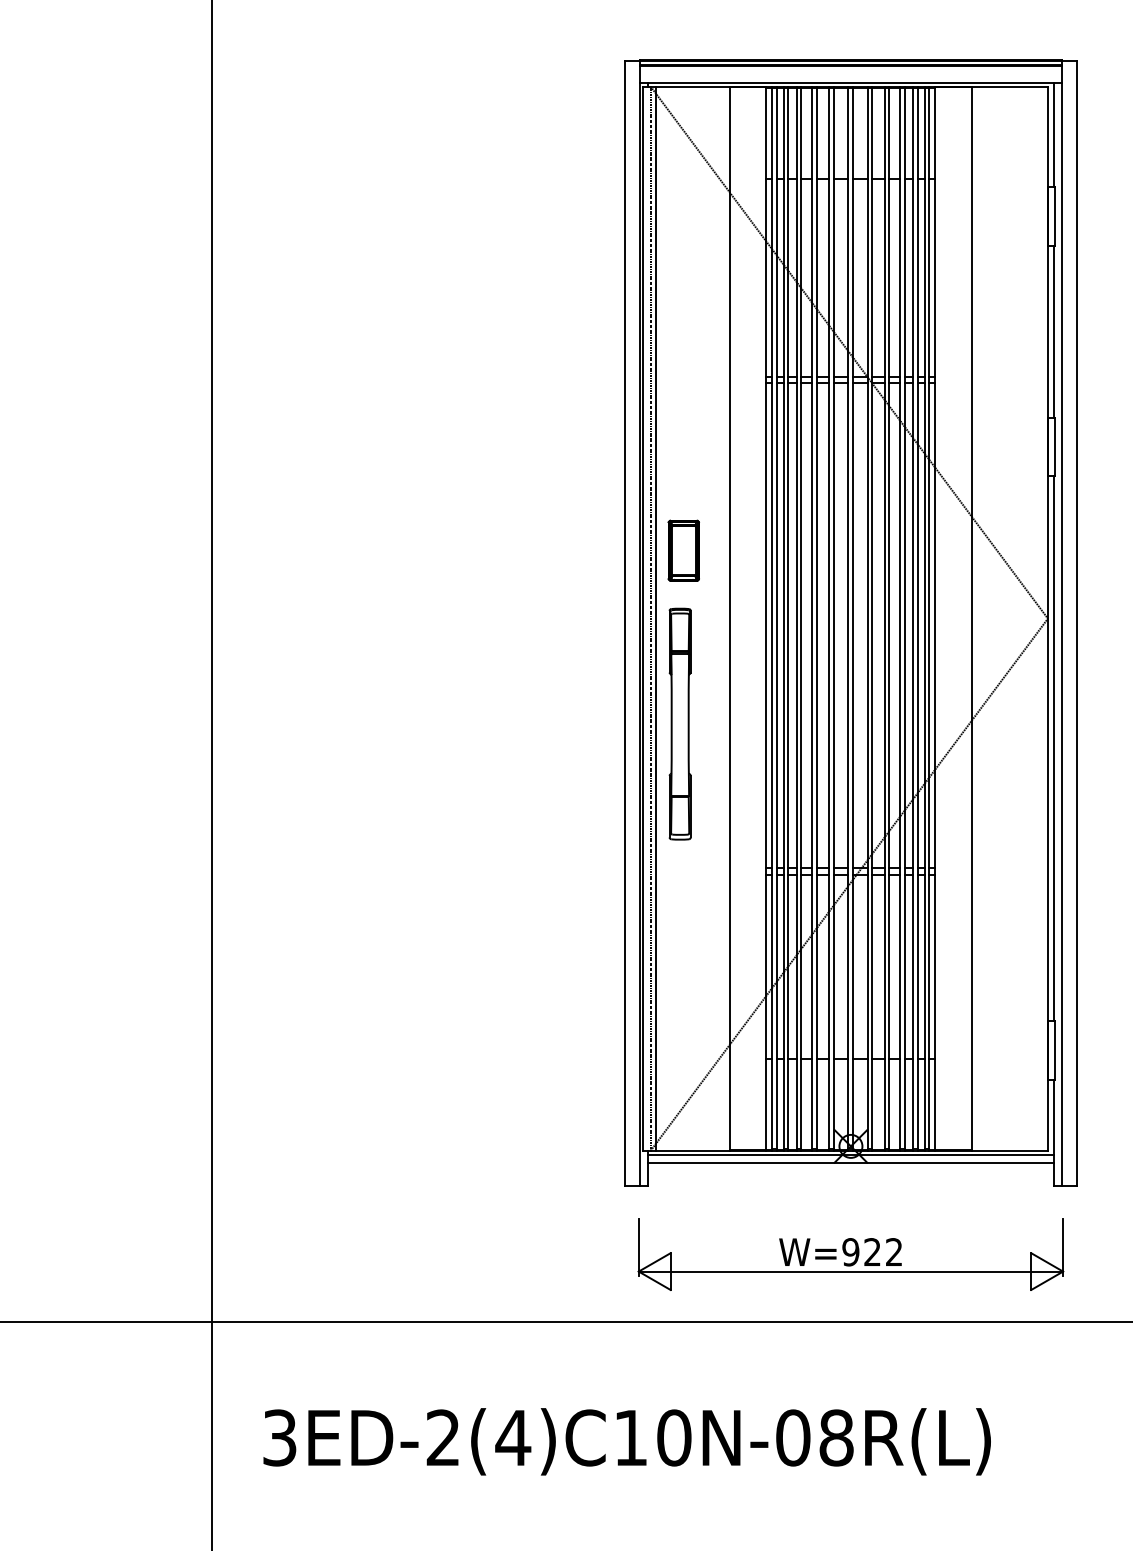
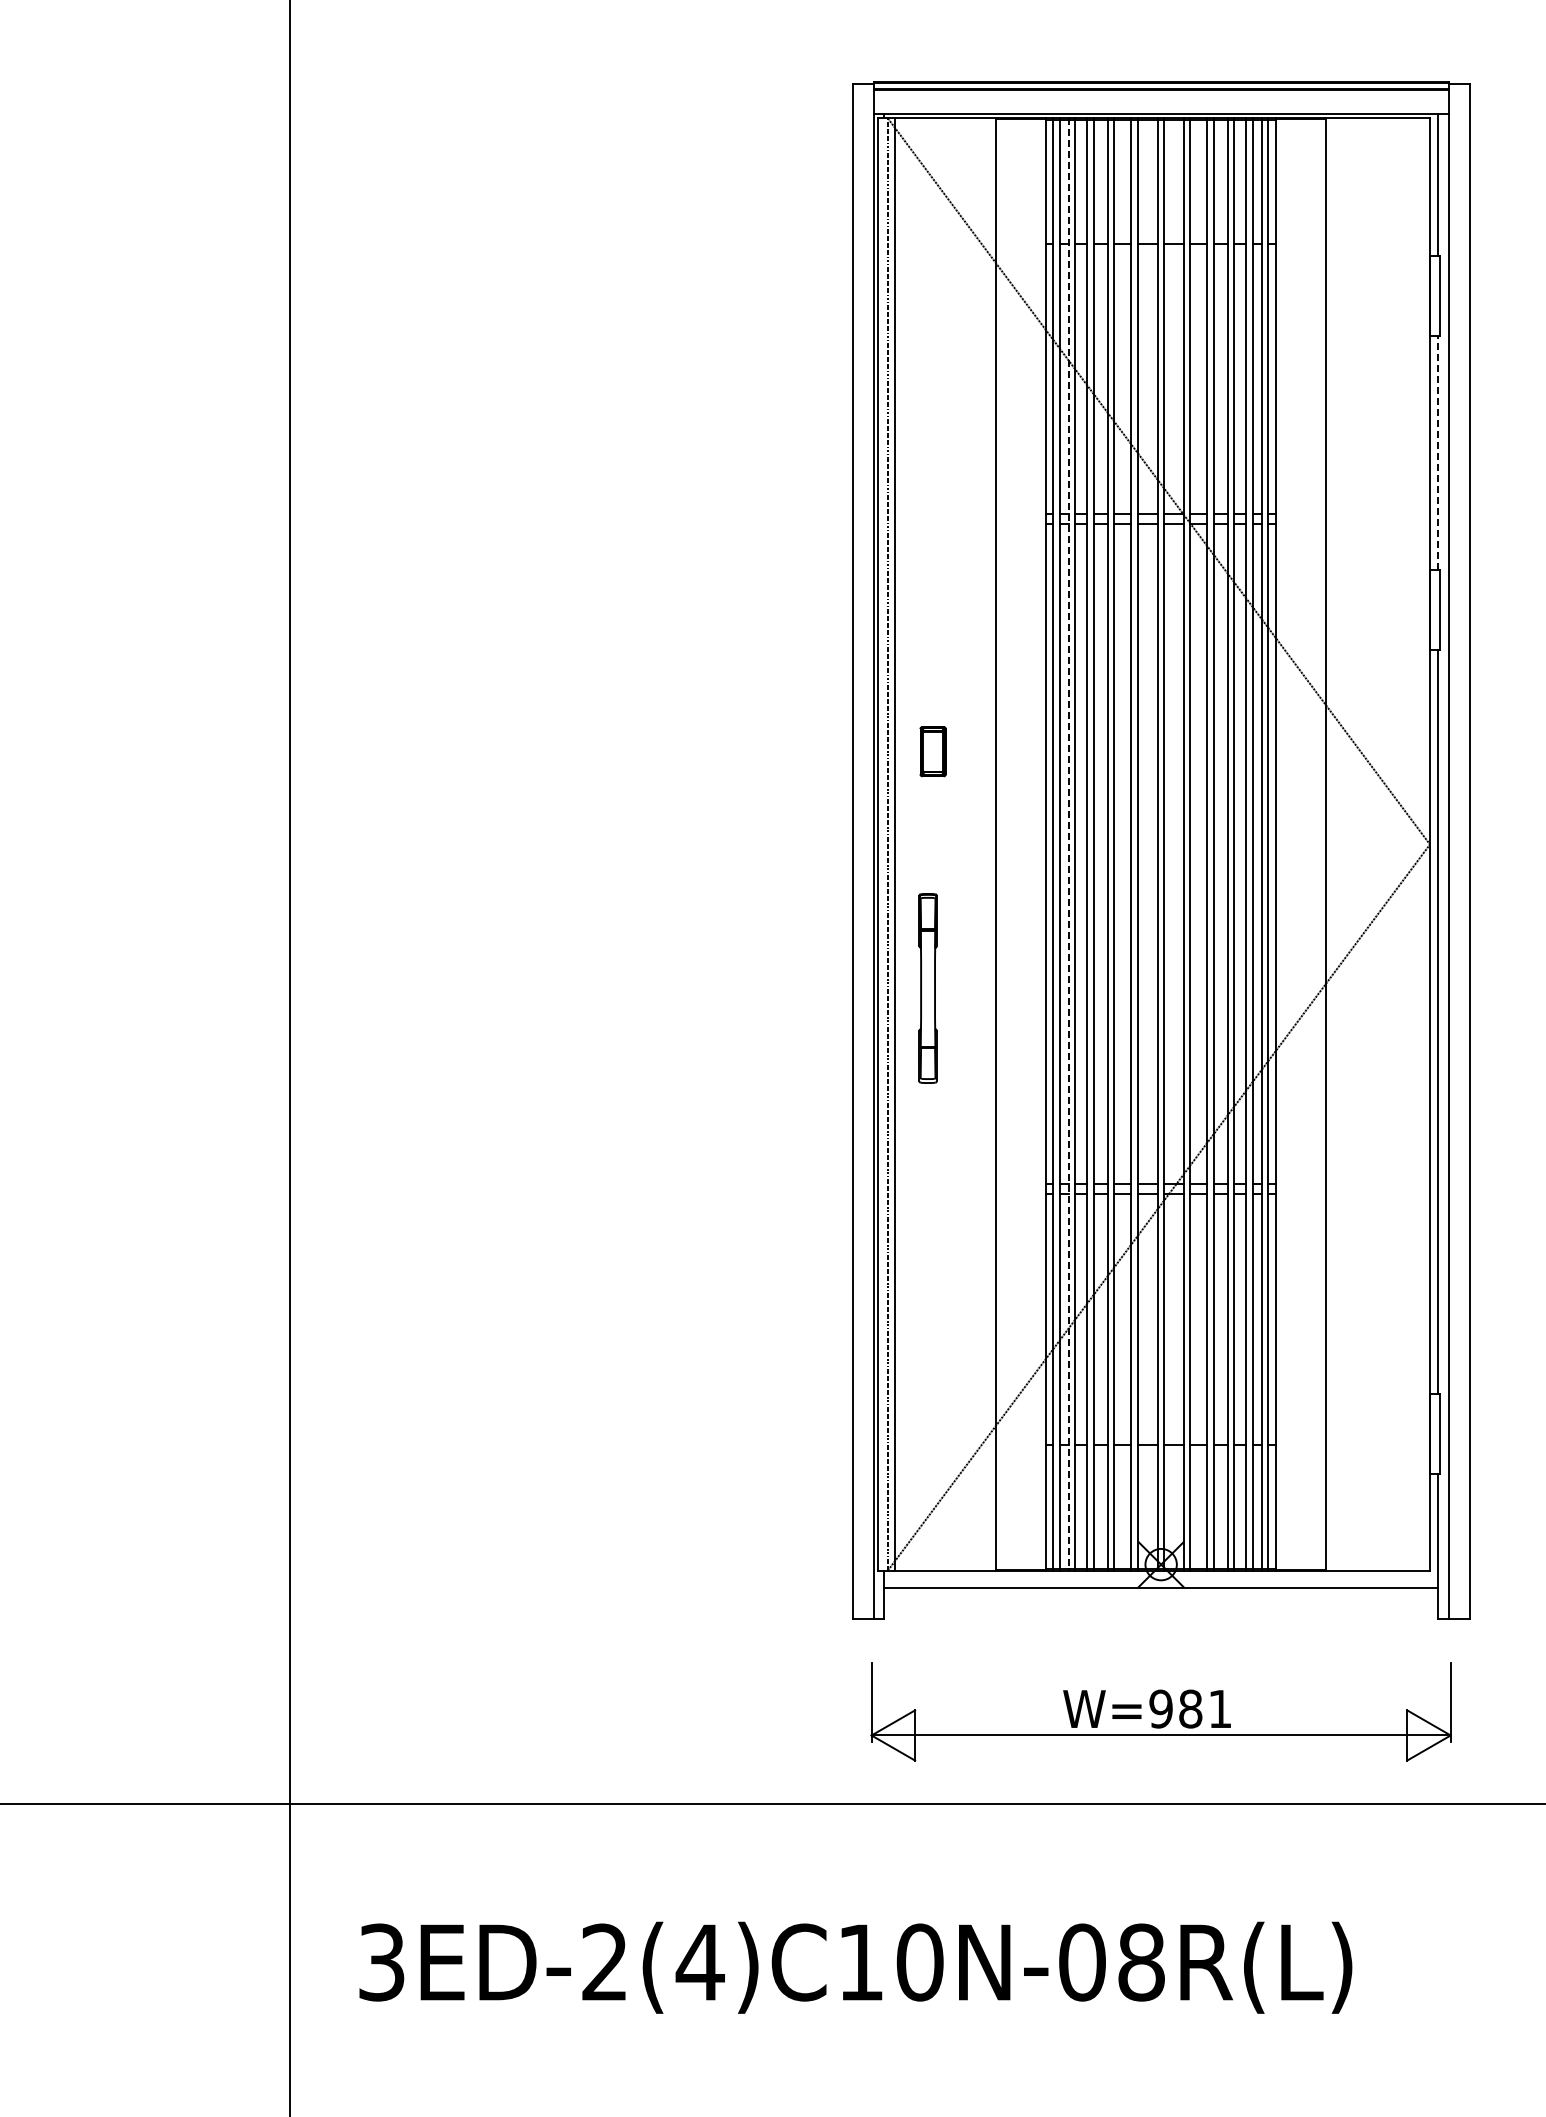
line: (1054, 331) -> (1438, 452), solid -> dashed
part: (683, 550) -> (932, 751), size x0.6
line: (783, 619) -> (1069, 845), solid -> dashed
part: (679, 724) -> (927, 988), size x0.6
line: (851, 1154) -> (1161, 1575), removed
text: (882, 1251) -> (1204, 1708), W=922 -> W=981

